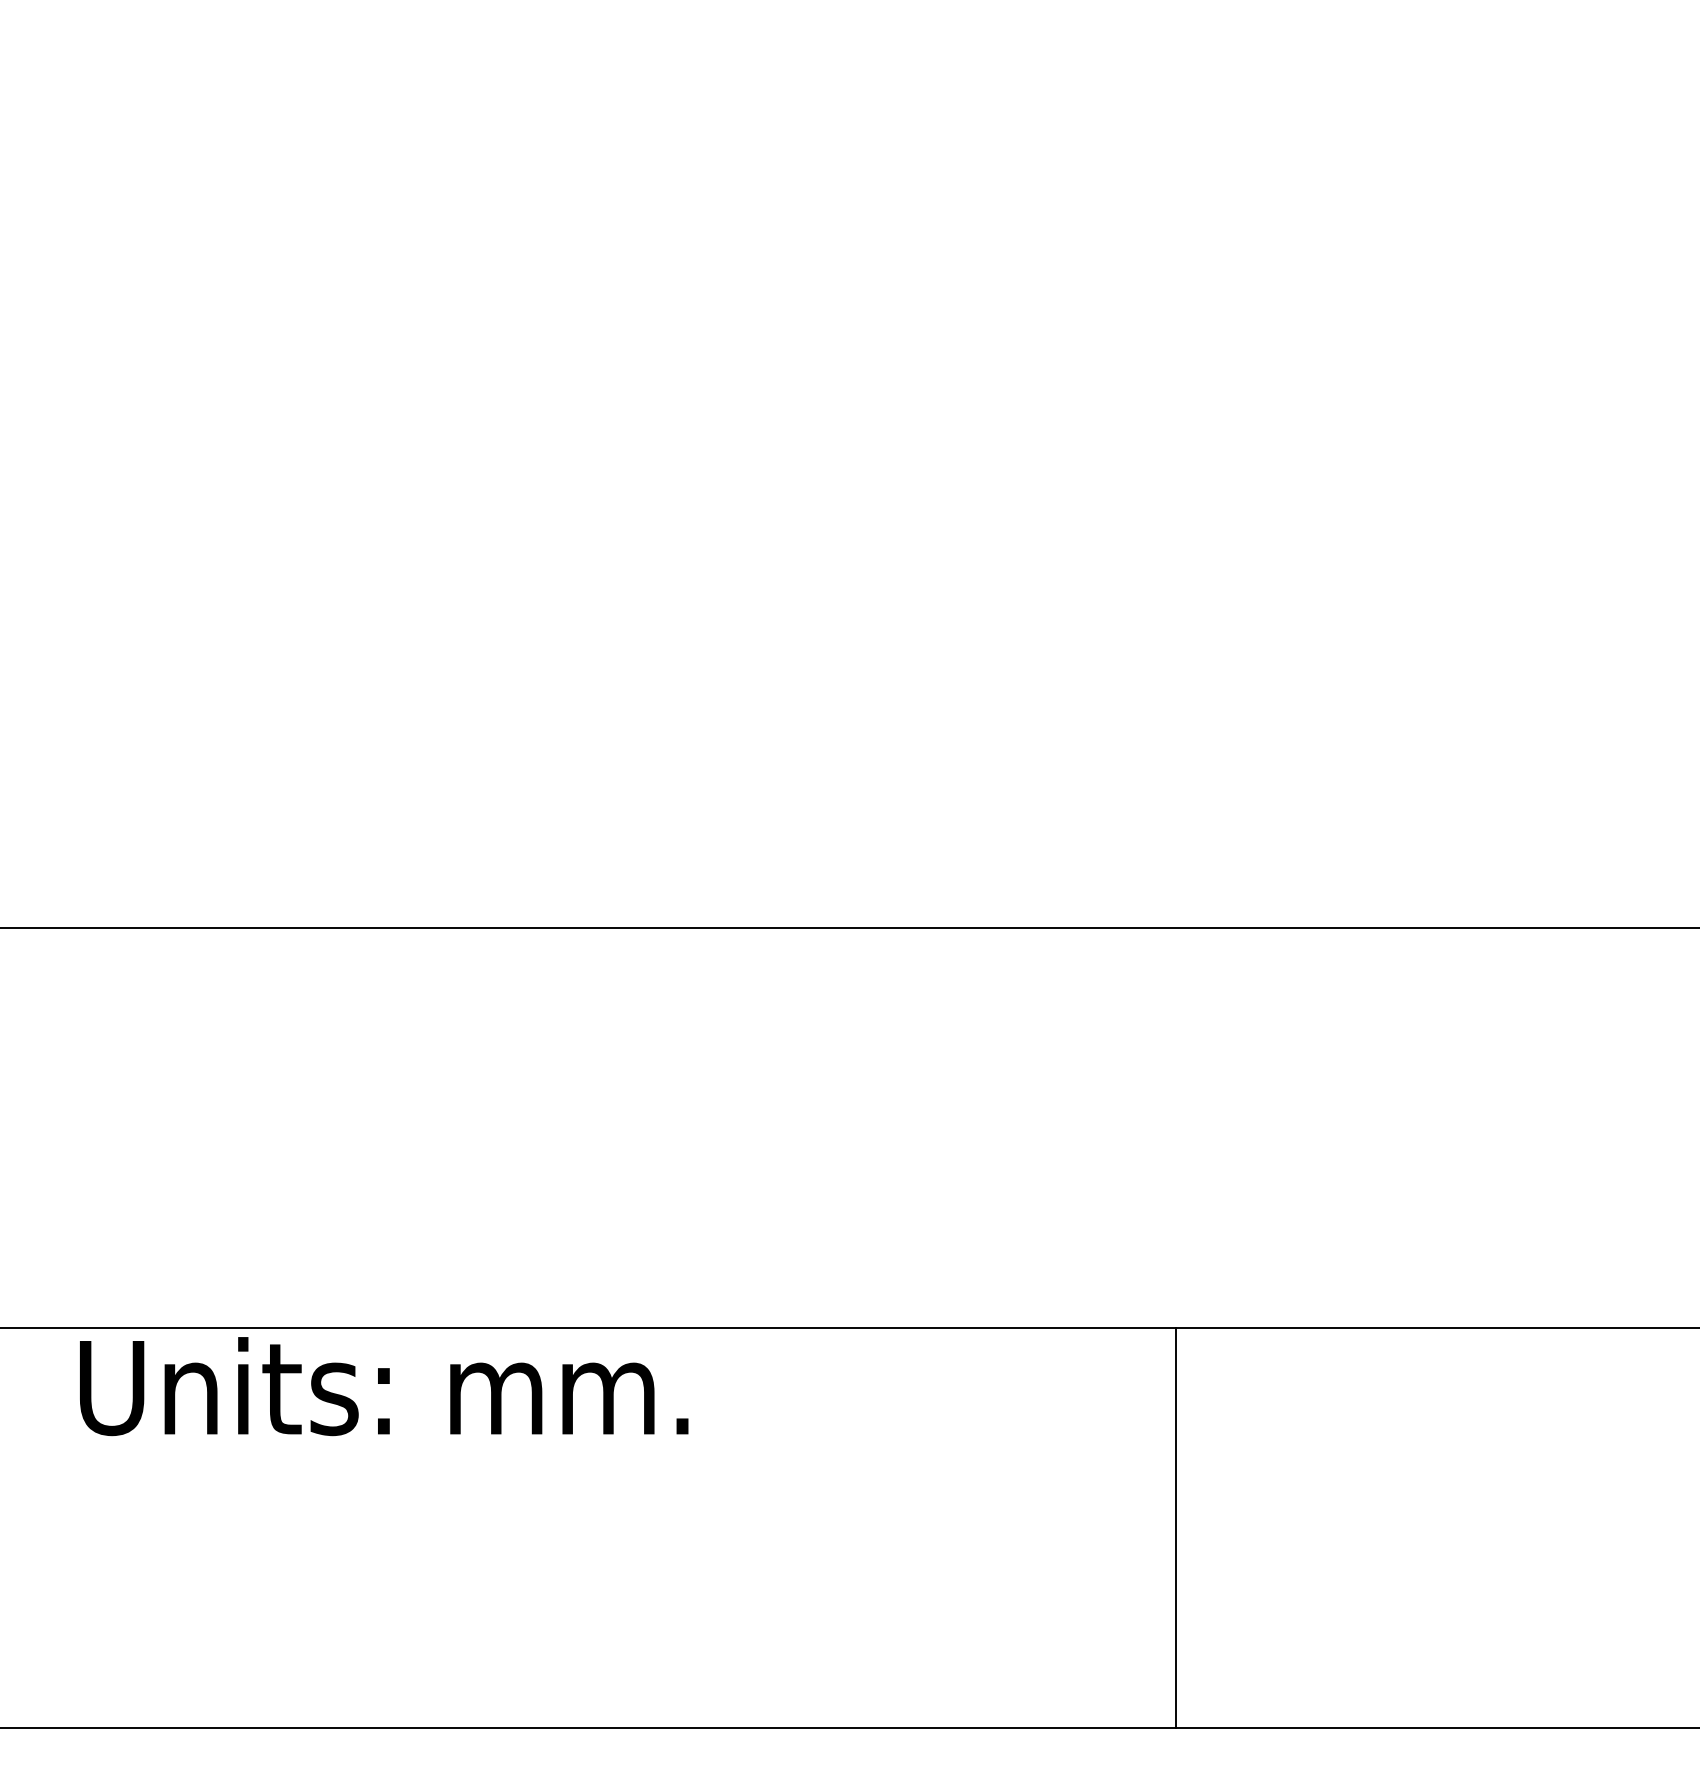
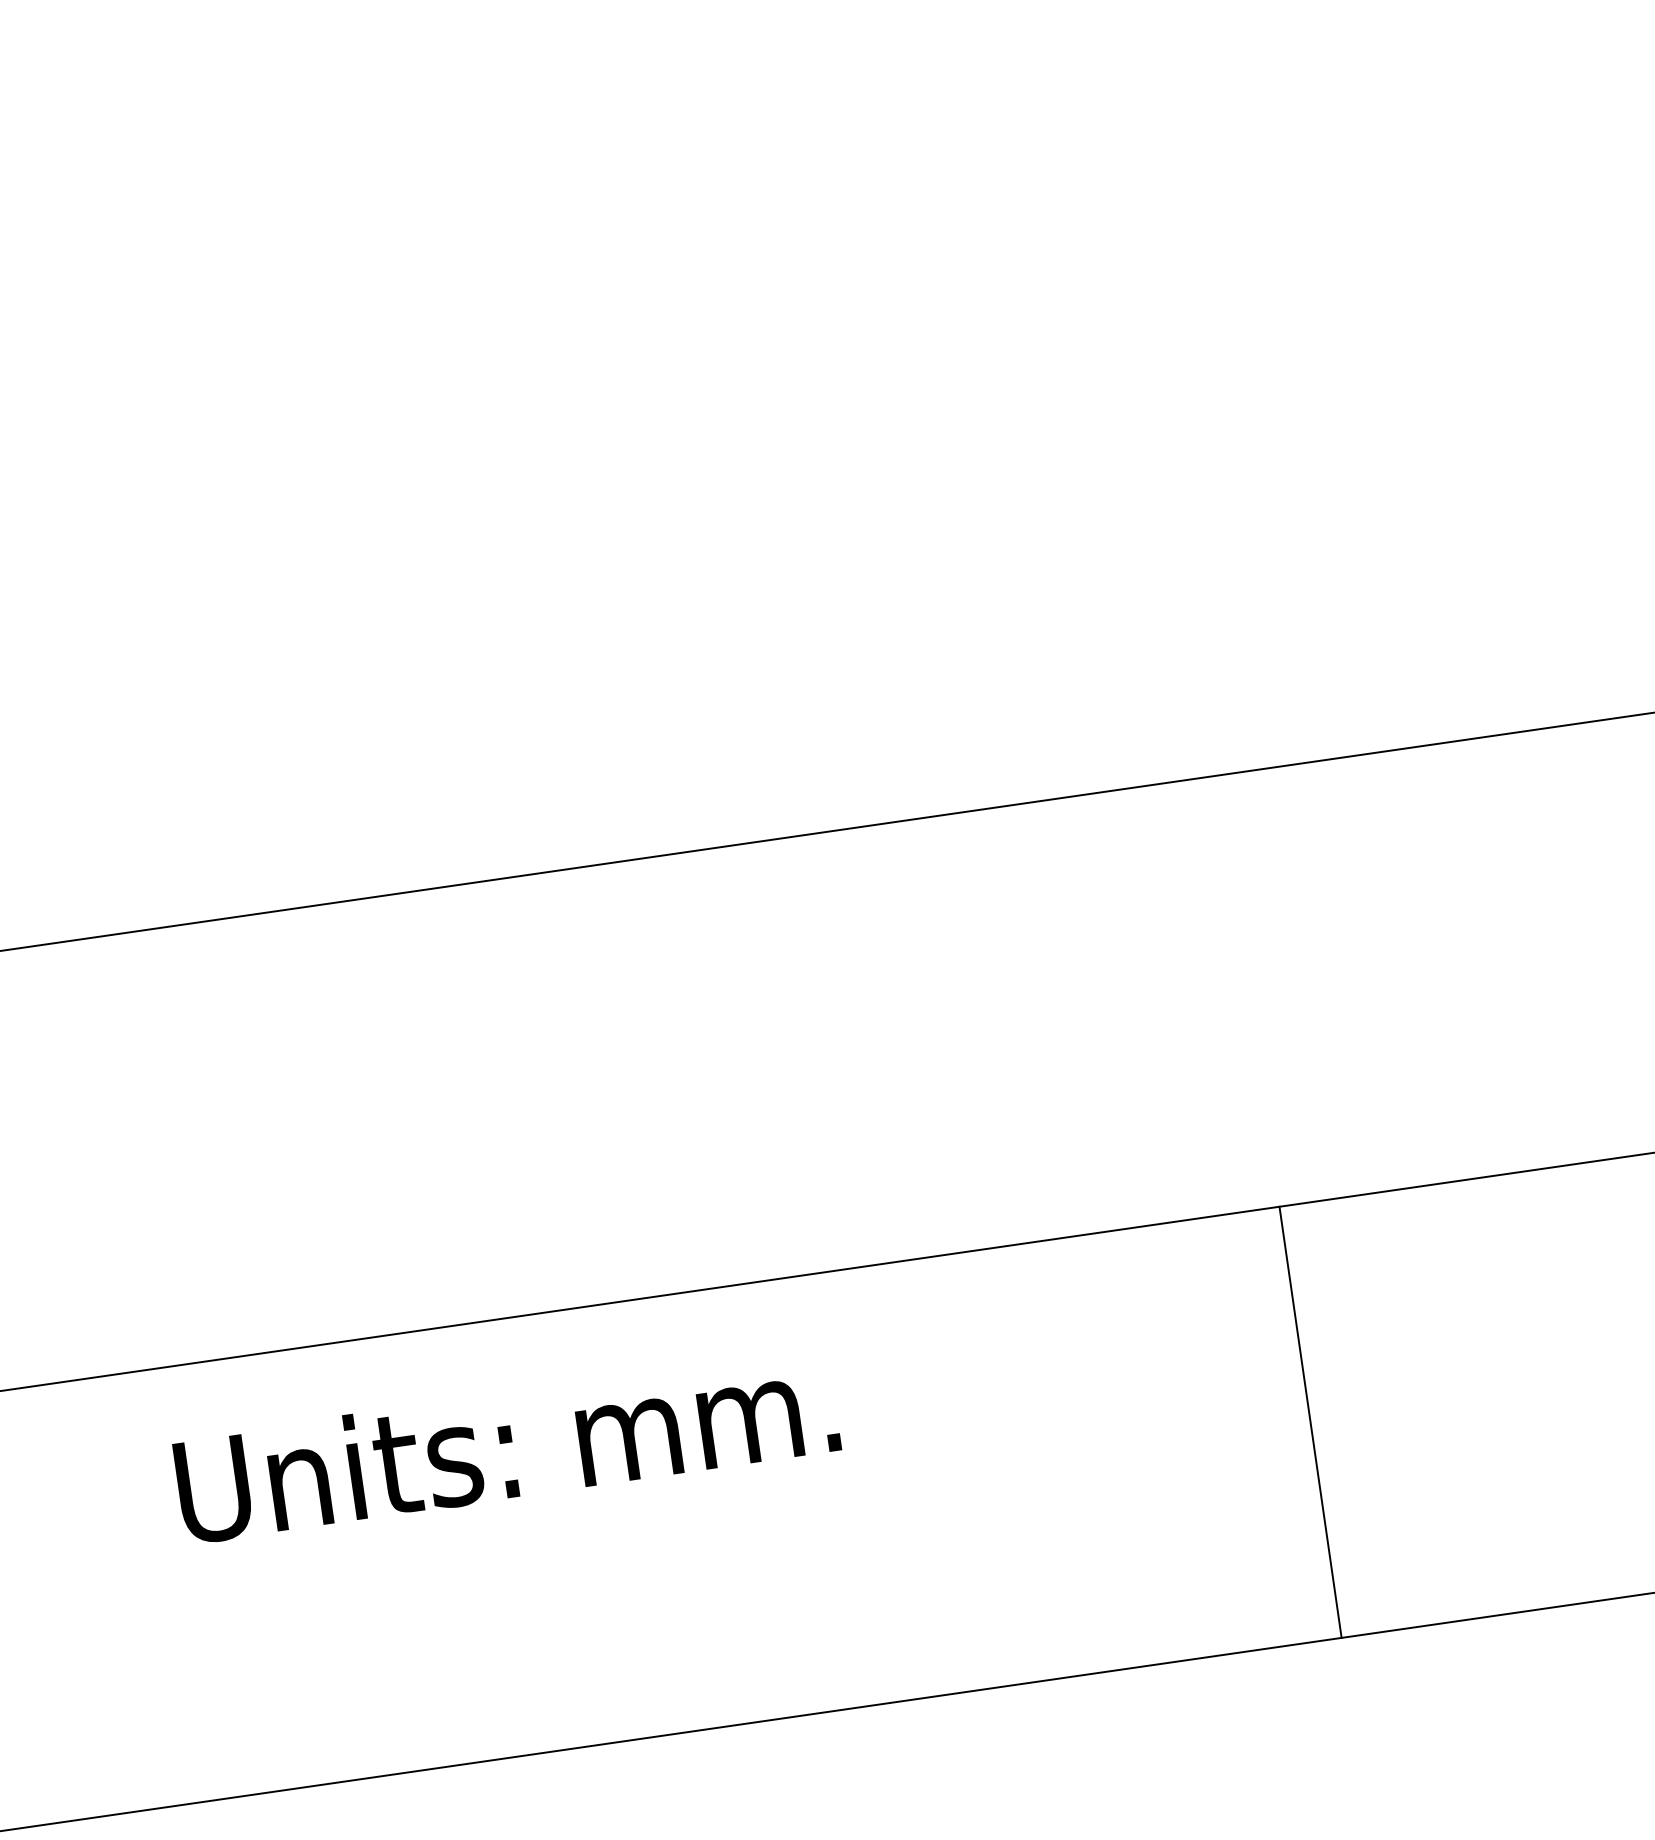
text: (384, 1386) -> (507, 1445), moved
line: (1175, 1528) -> (1310, 1422), moved

